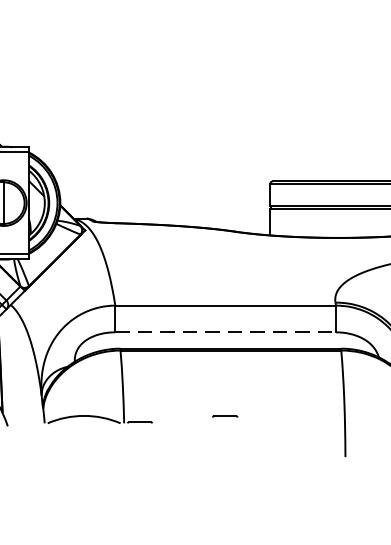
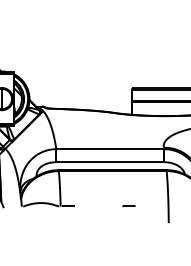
line: (226, 332) -> (110, 162), dashed -> solid
line: (224, 414) -> (128, 205), moved

